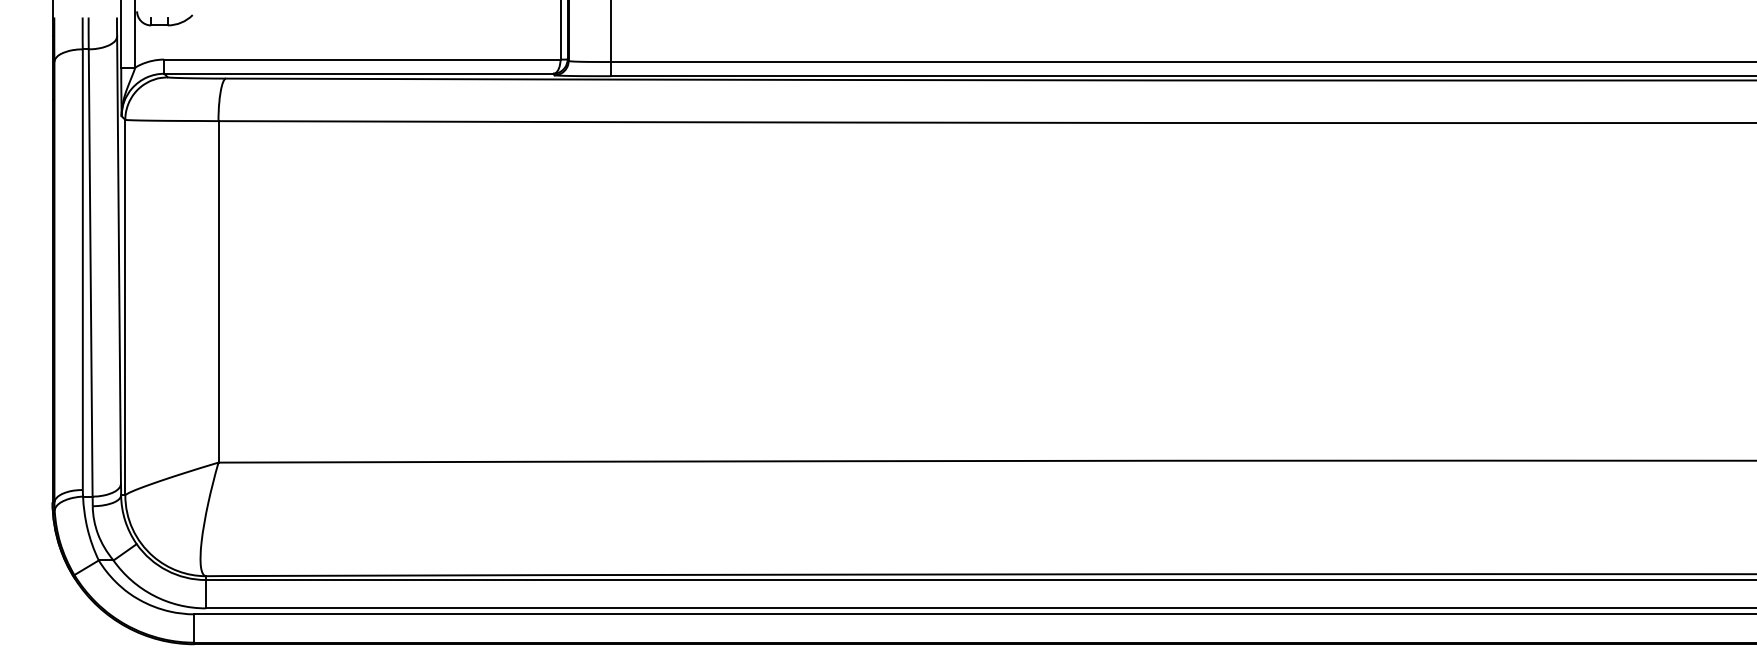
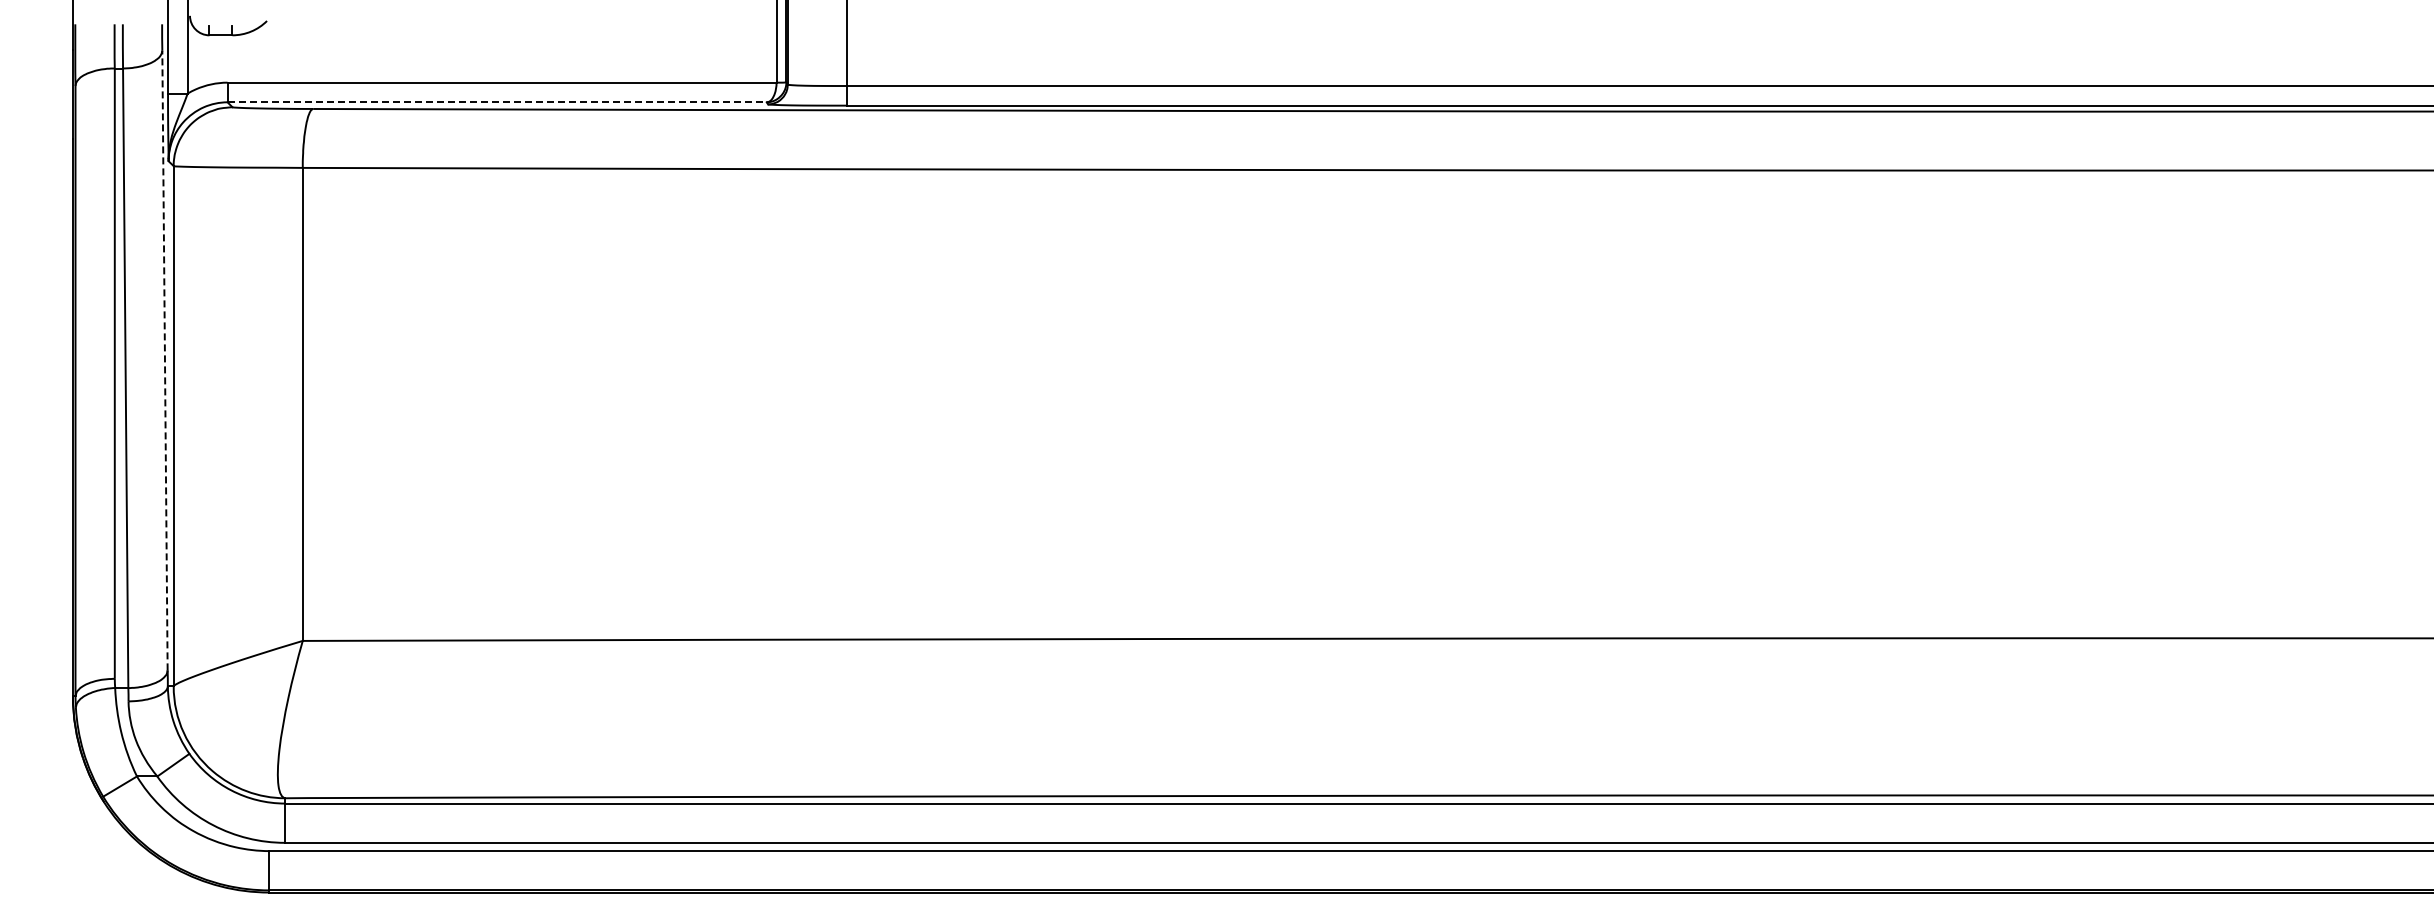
line: (359, 73) -> (497, 102), solid -> dashed
line: (118, 260) -> (164, 360), solid -> dashed

